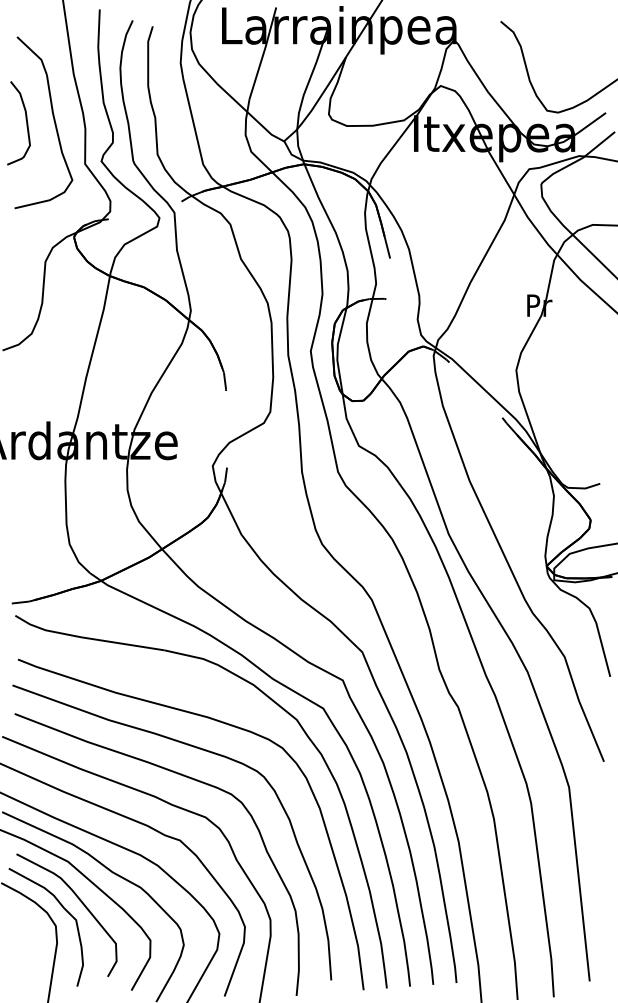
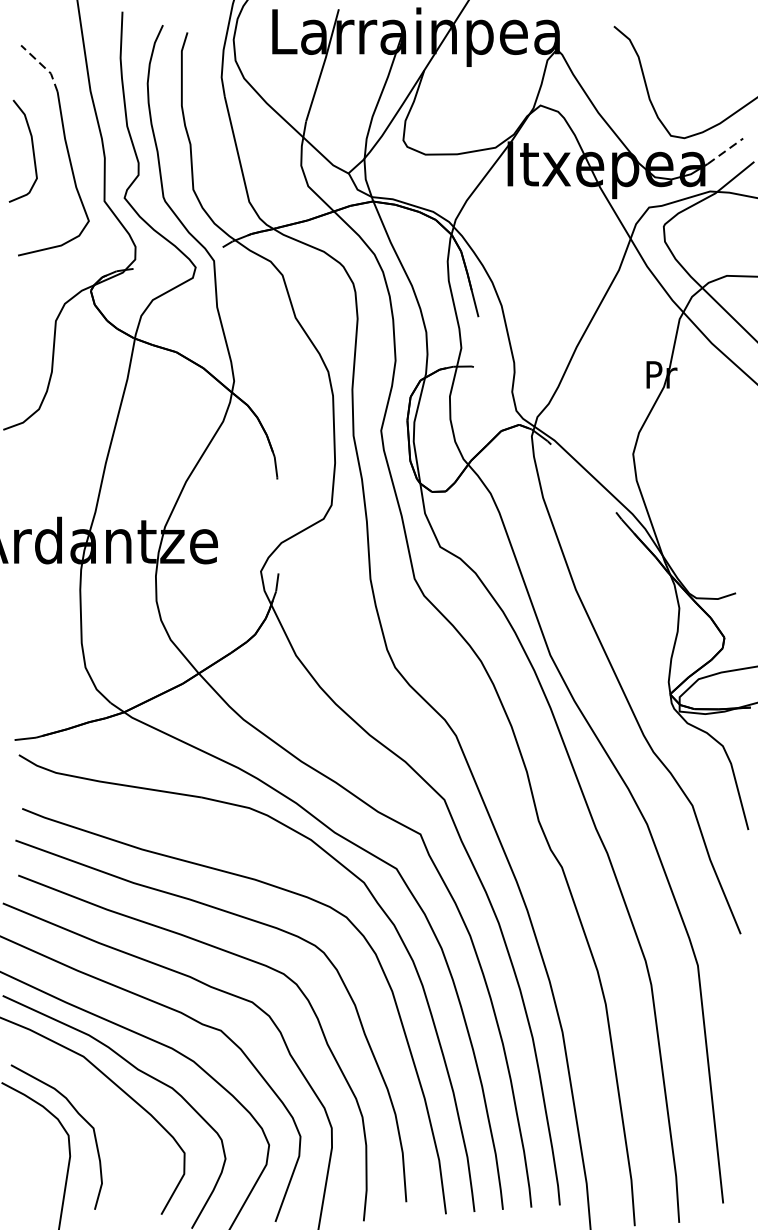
line: (35, 53) -> (43, 65), solid -> dashed
line: (591, 123) -> (725, 151), solid -> dashed
curve: (81, 903) -> (100, 1107), removed

